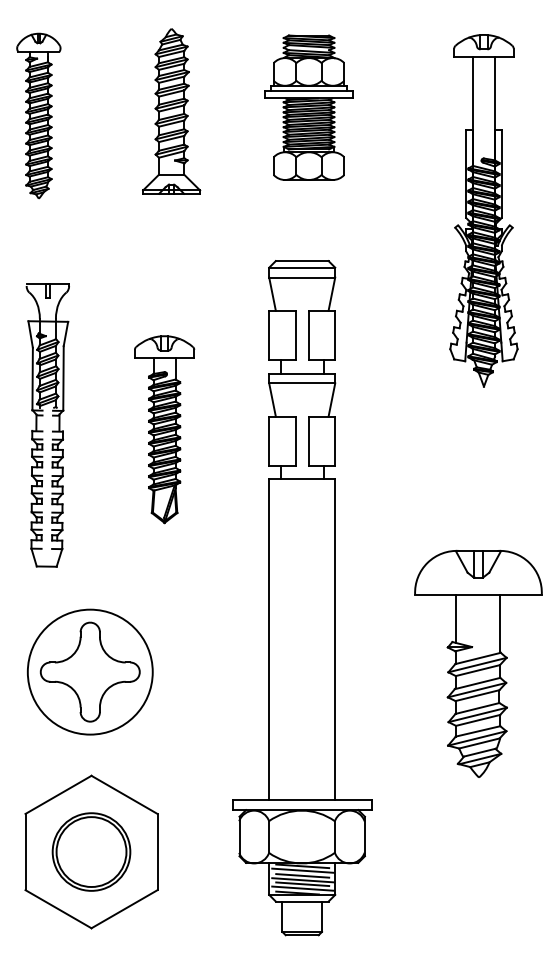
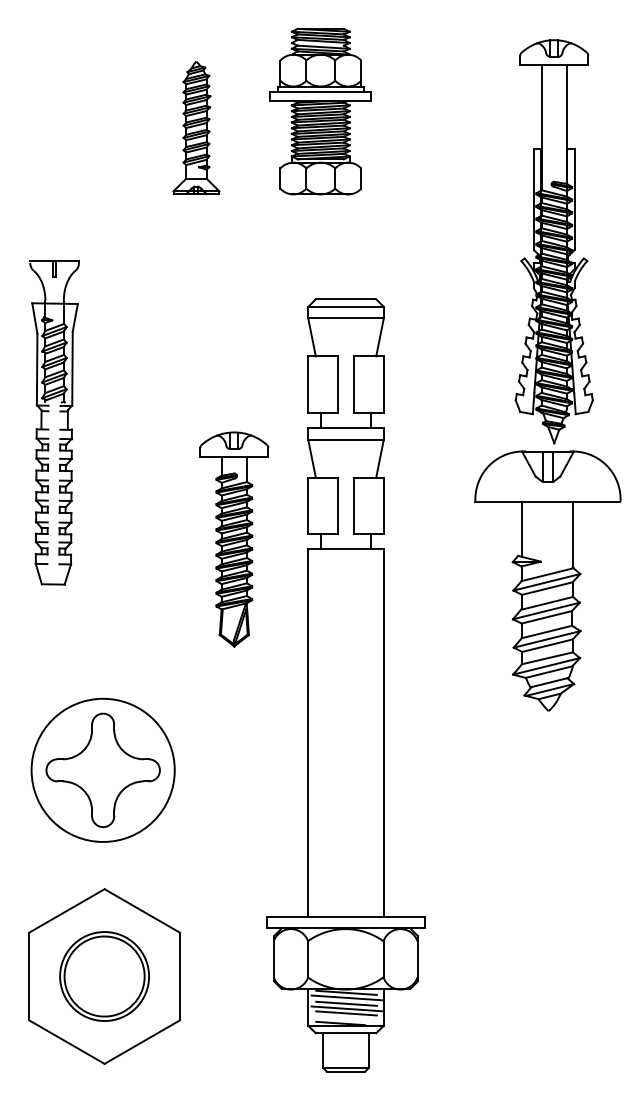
part: (308, 107) -> (320, 111), moved
part: (171, 111) -> (196, 127), size x0.7
part: (38, 116) -> (43, 133), removed
part: (47, 425) -> (54, 422), moved
part: (164, 429) -> (234, 539), moved
part: (478, 663) -> (547, 580), moved
line: (302, 888) -> (346, 1018), removed

